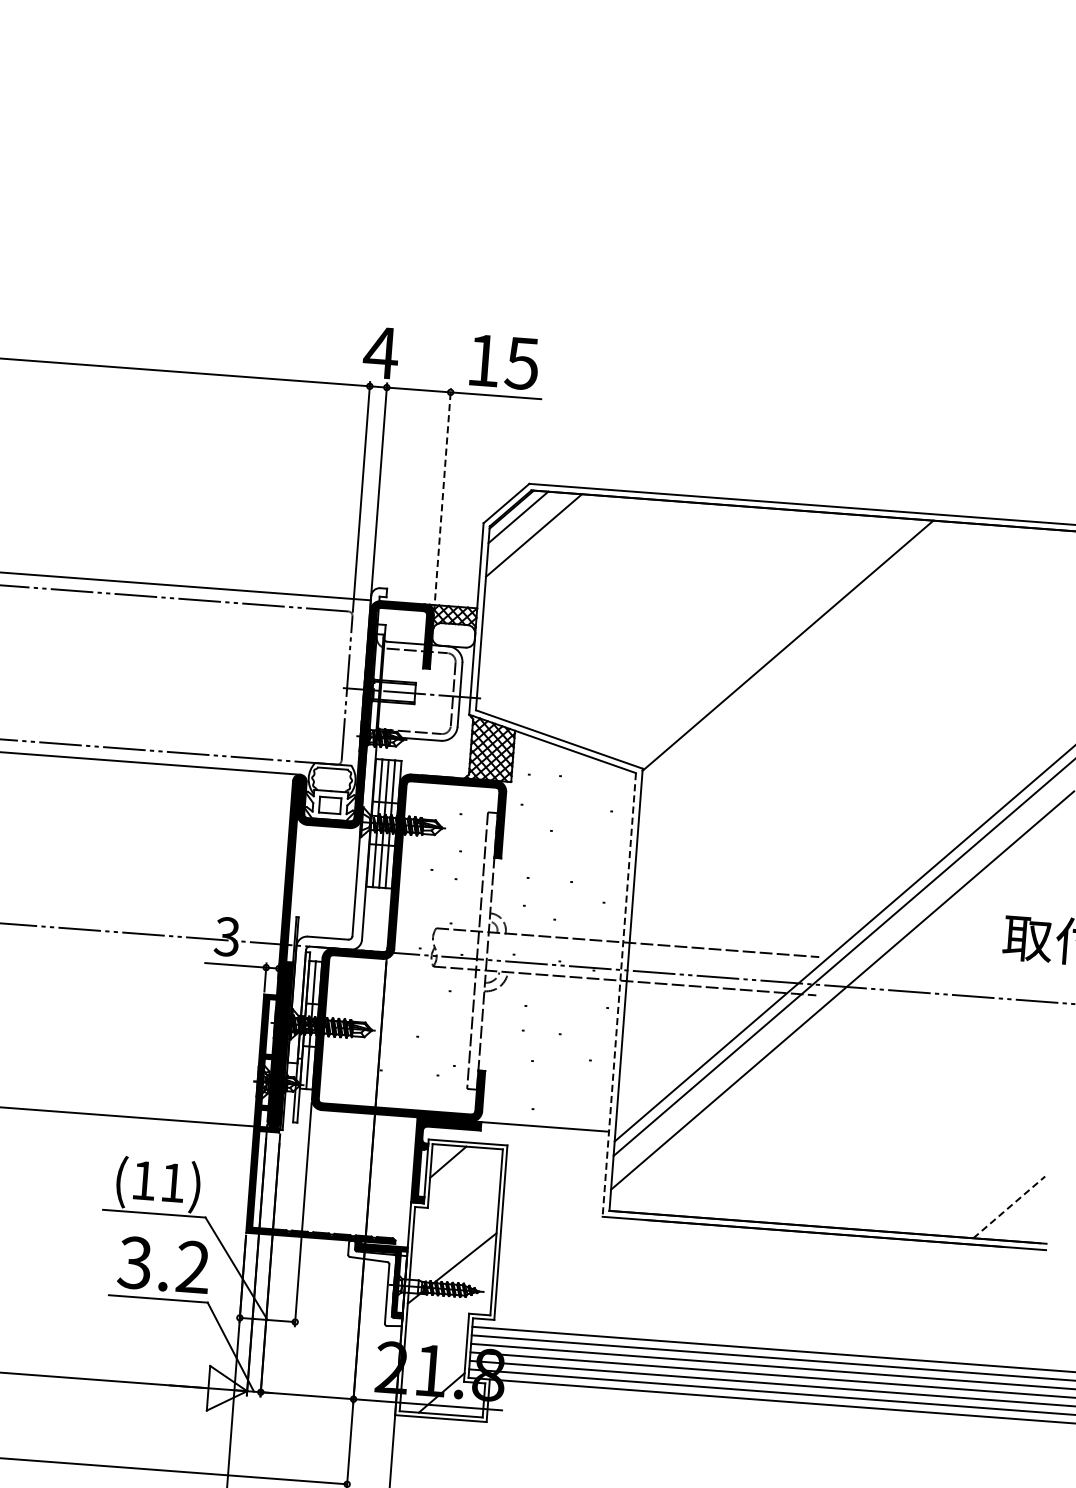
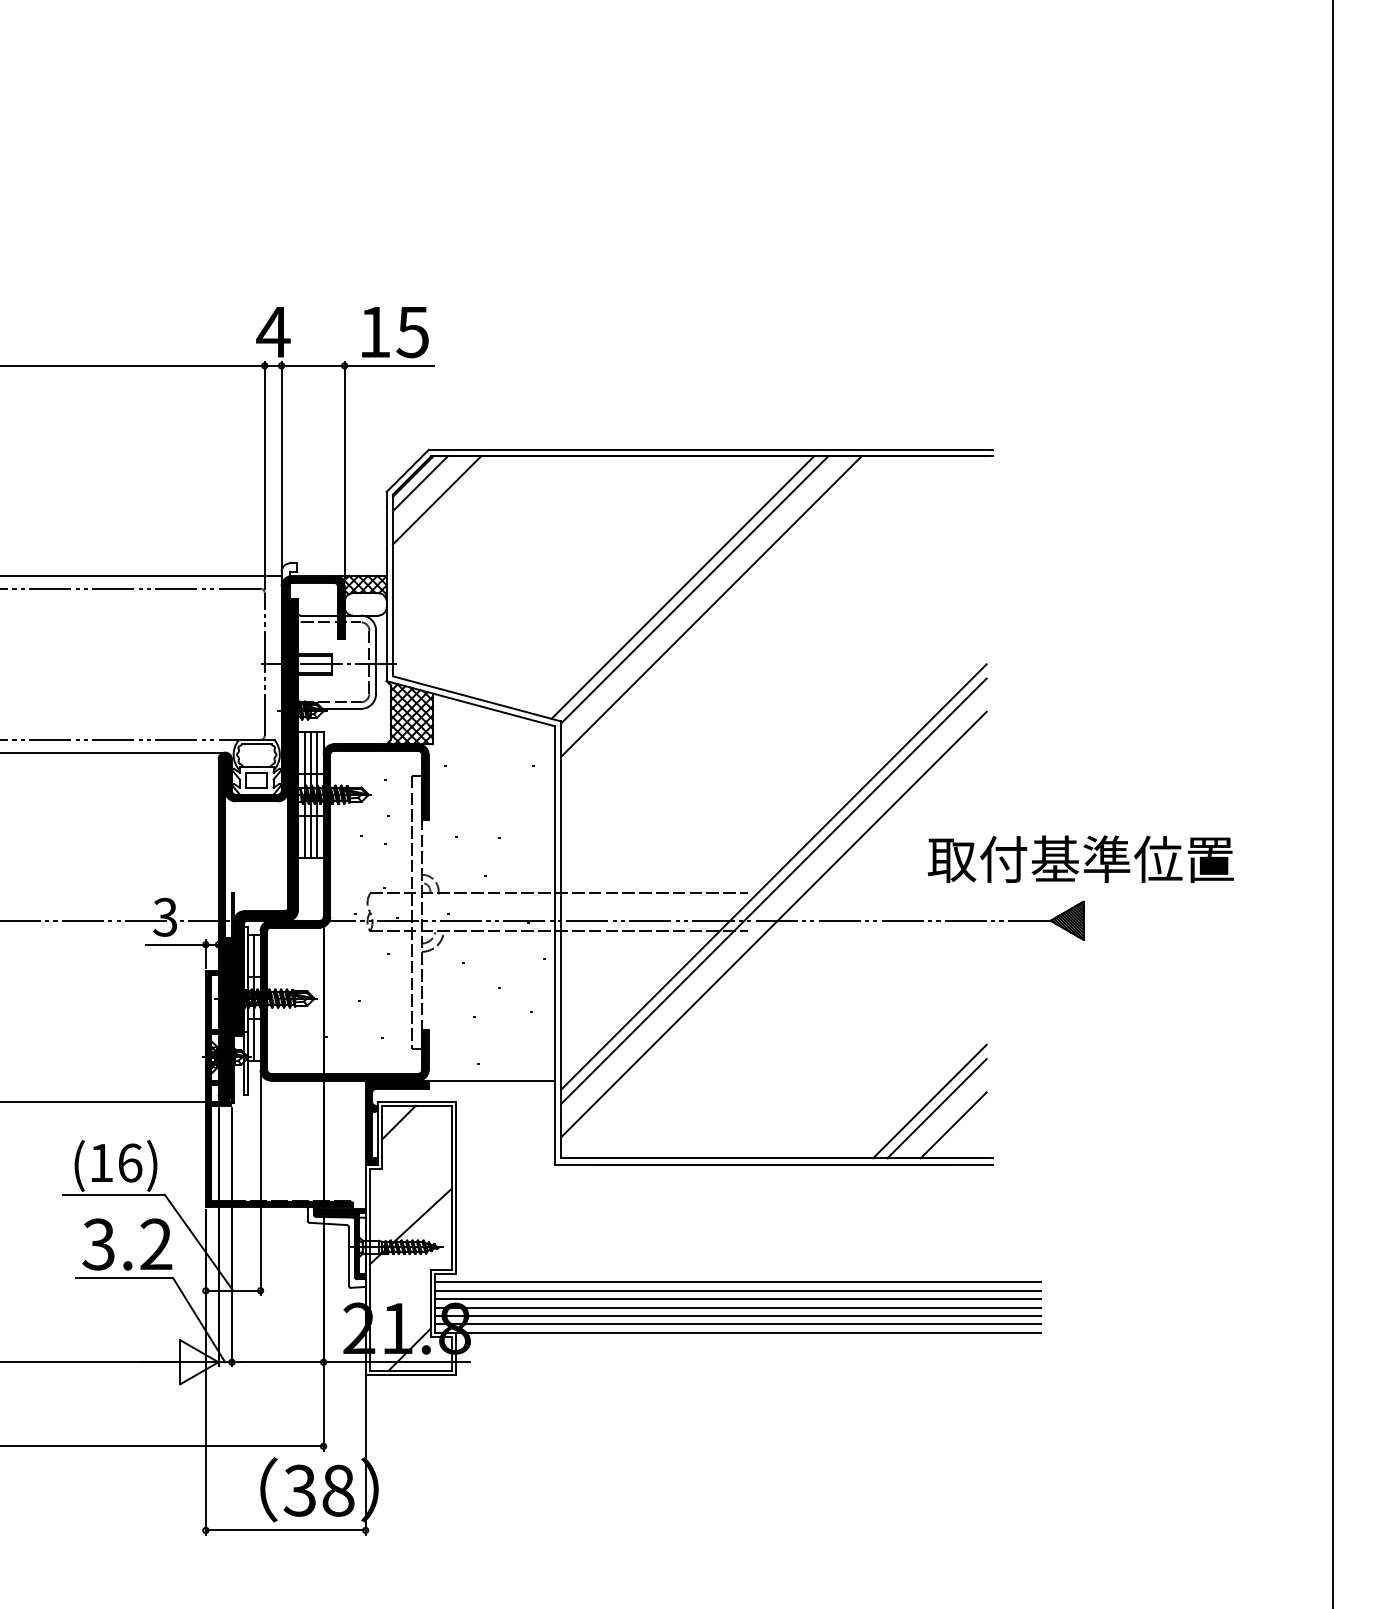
line: (442, 499) -> (344, 471), dashed -> solid
line: (775, 642) -> (682, 587), added
line: (803, 663) -> (711, 606), added
fill: (336, 843) -> (265, 817), added
line: (618, 994) -> (554, 945), dashed -> solid
line: (986, 1181) -> (929, 1101), added
text: (173, 1182) -> (130, 1162), (11) -> (16)
line: (993, 1189) -> (936, 1108), added
line: (1009, 1207) -> (953, 1125), dashed -> solid

